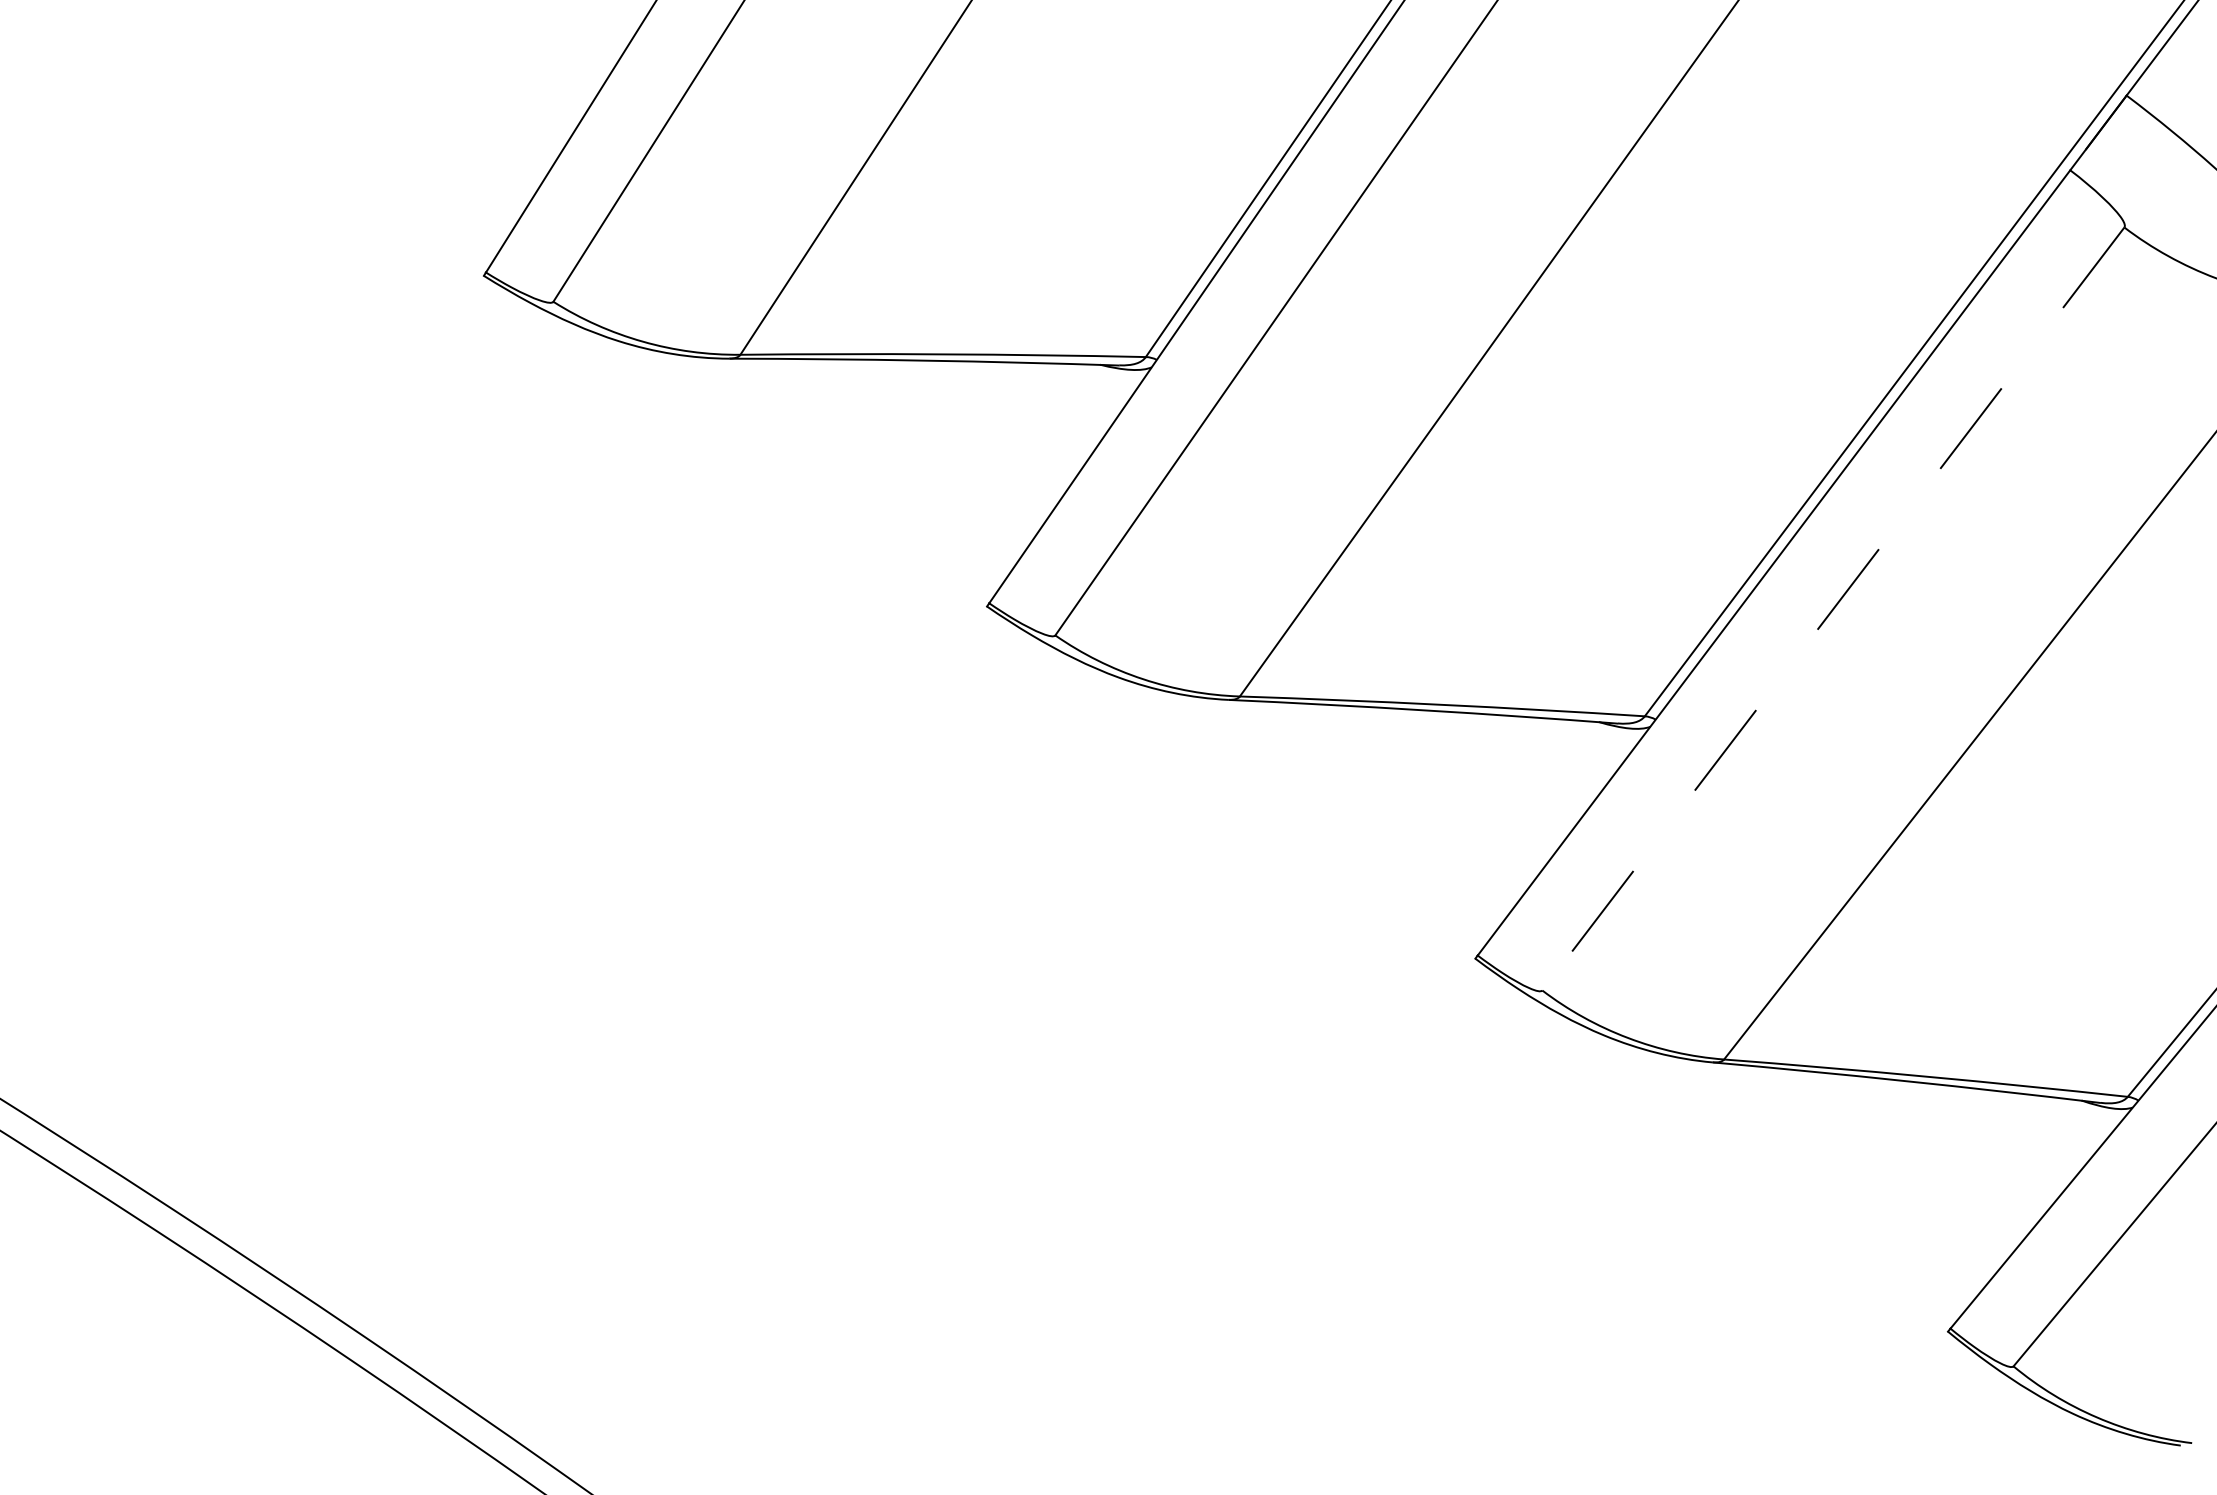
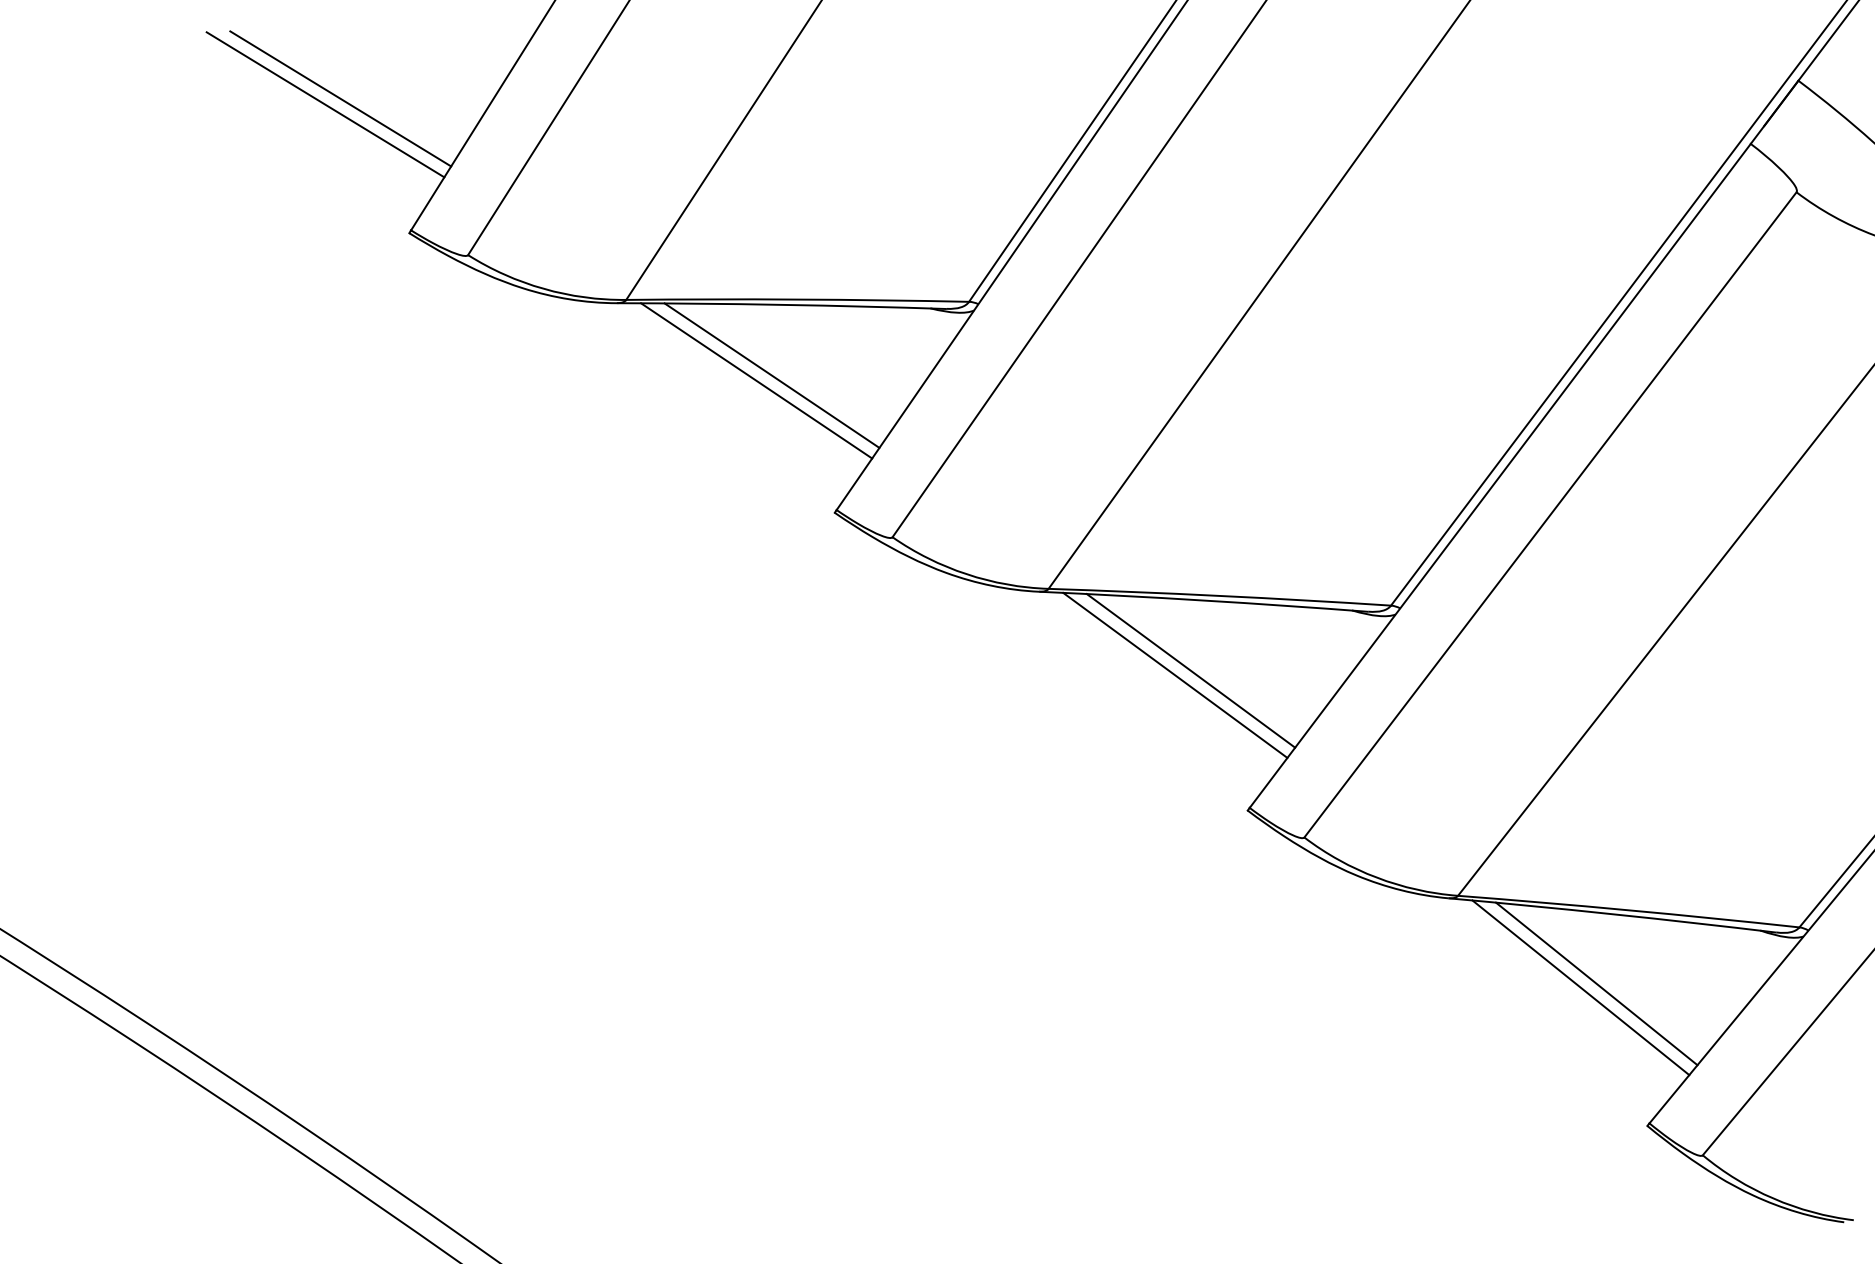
line: (402, 116) -> (340, 98), added
line: (384, 123) -> (325, 104), added
line: (912, 444) -> (771, 375), added
line: (894, 450) -> (756, 380), added
line: (1833, 608) -> (1550, 514), dashed -> solid
line: (1407, 793) -> (1190, 670), added
line: (1389, 797) -> (1175, 674), added
line: (1887, 1163) -> (1596, 983), added
line: (1868, 1167) -> (1580, 987), added

